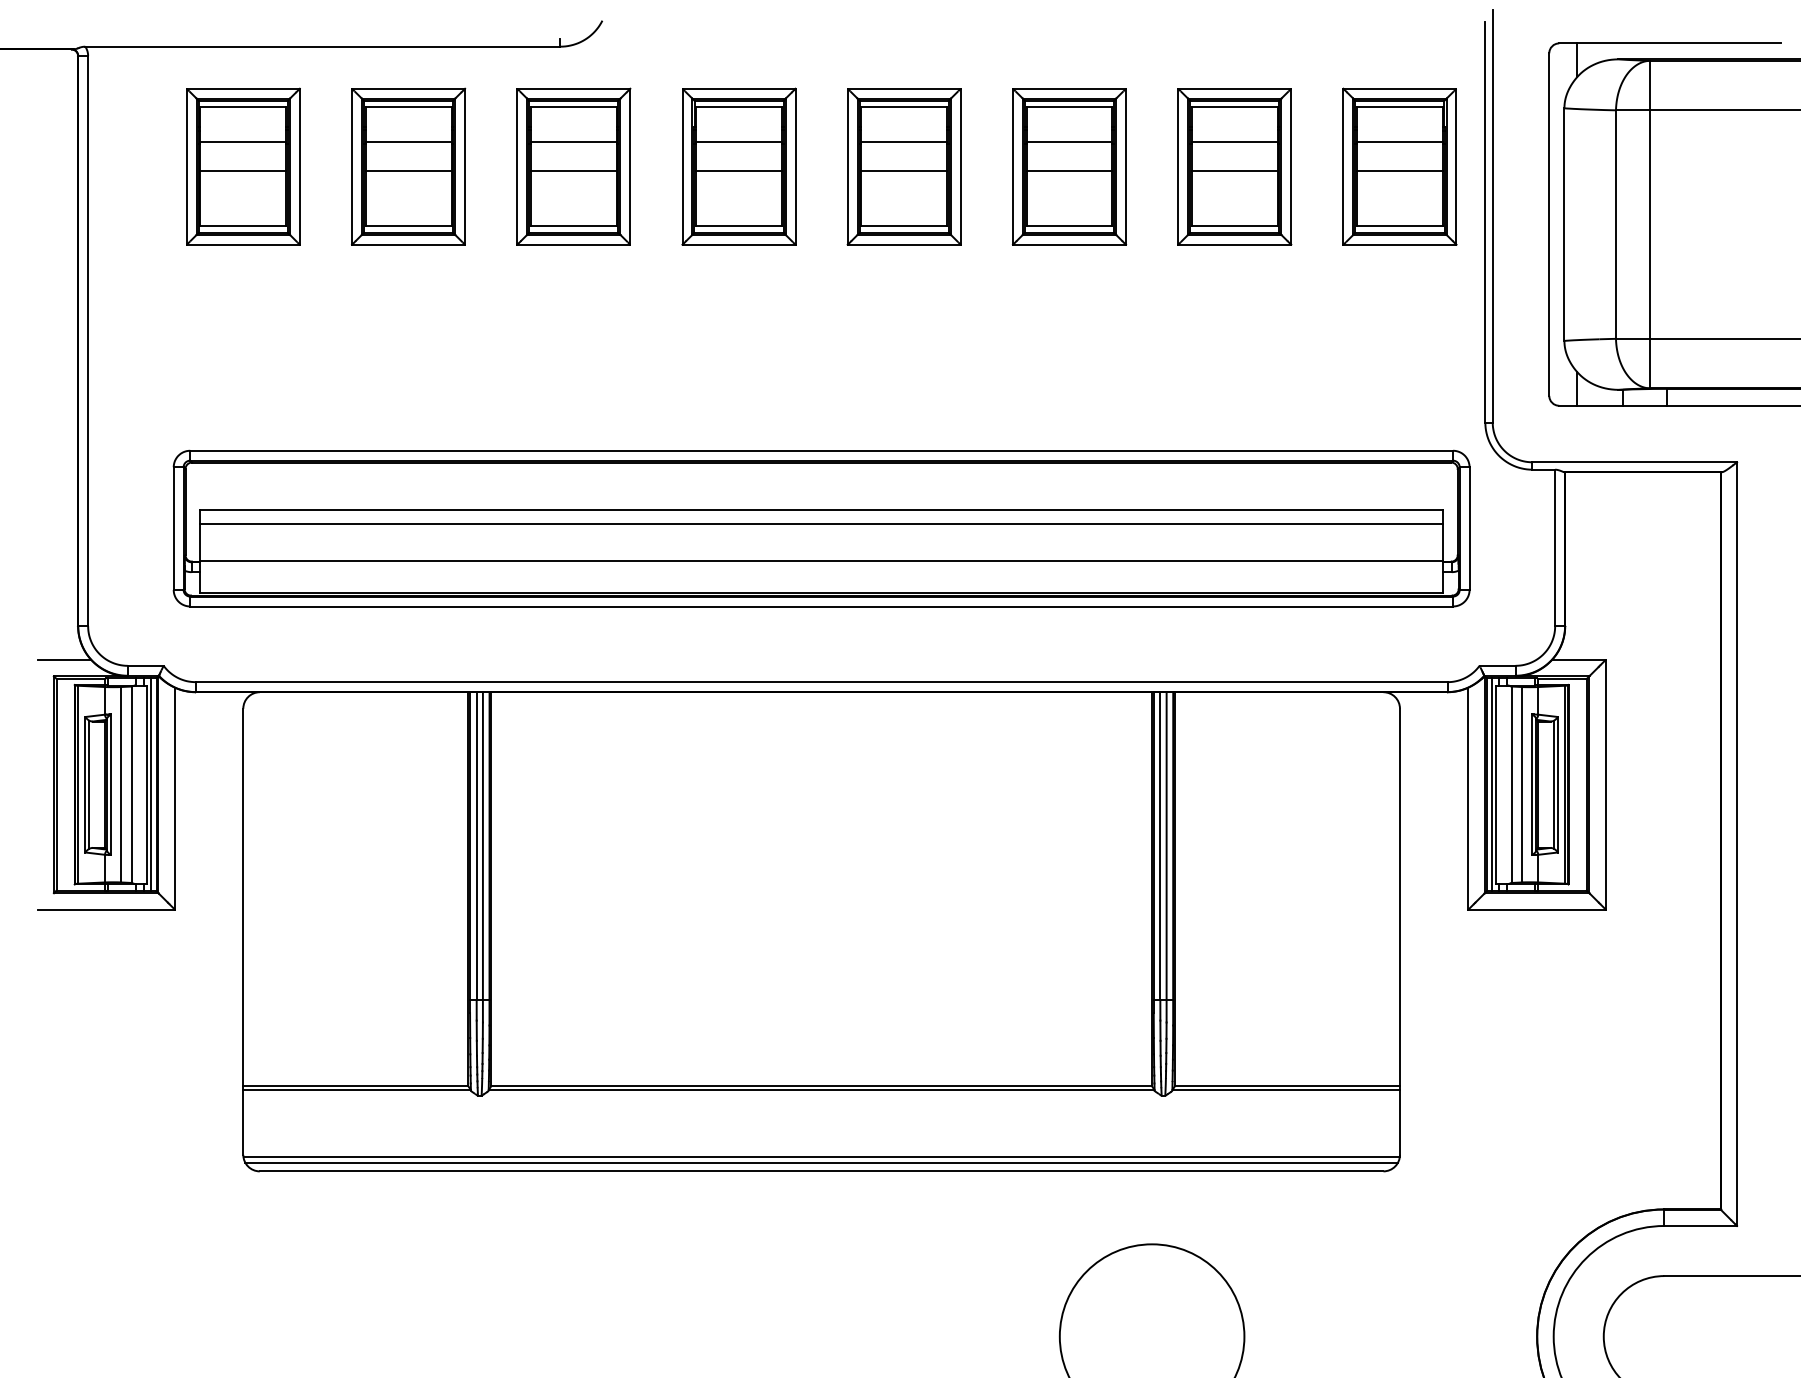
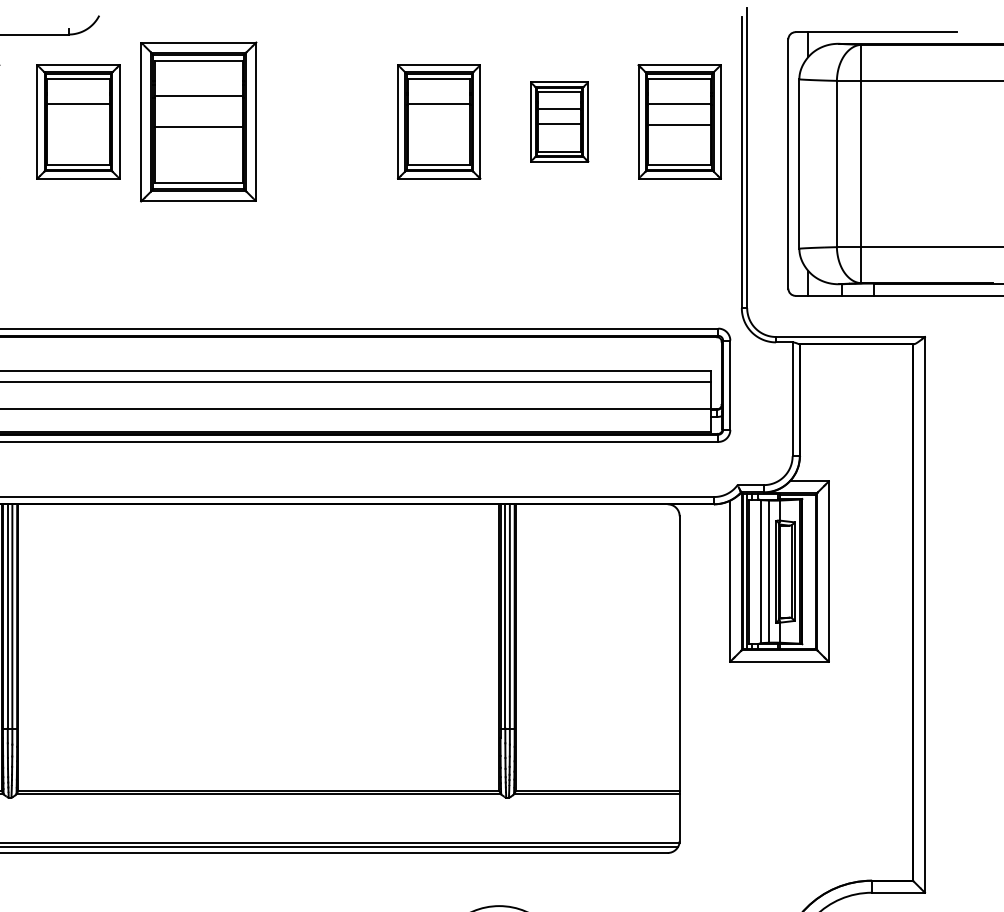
part: (738, 166) -> (198, 121), size x1.4
part: (903, 166) -> (318, 121), removed
part: (1234, 166) -> (559, 121), size x0.7
line: (573, 171) -> (78, 125), removed
line: (1069, 171) -> (439, 125), removed

